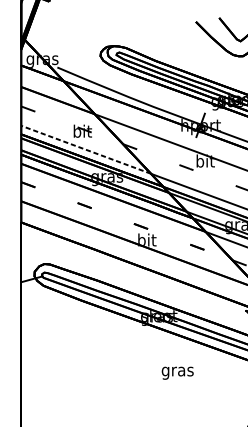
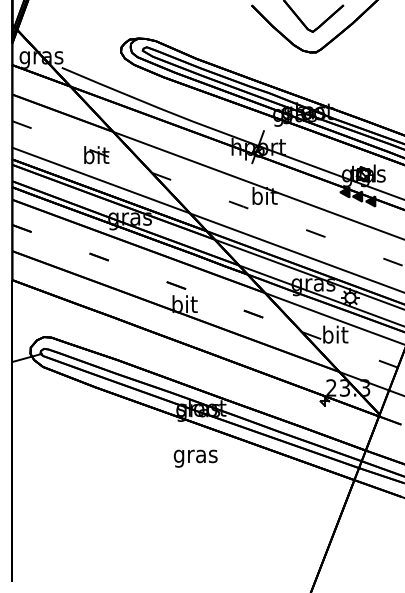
line: (86, 149) -> (101, 180), dashed -> solid
text: (177, 373) -> (195, 458), moved

